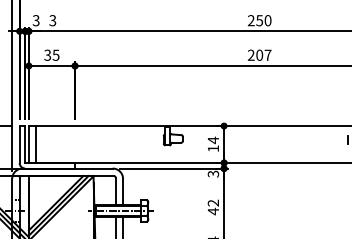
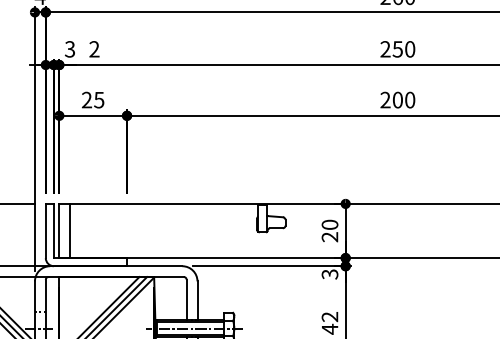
text: (52, 20) -> (93, 49), 3 -> 2
text: (267, 54) -> (409, 98), 207 -> 200
text: (47, 55) -> (86, 100), 35 -> 25
text: (213, 144) -> (330, 230), 14 -> 20

